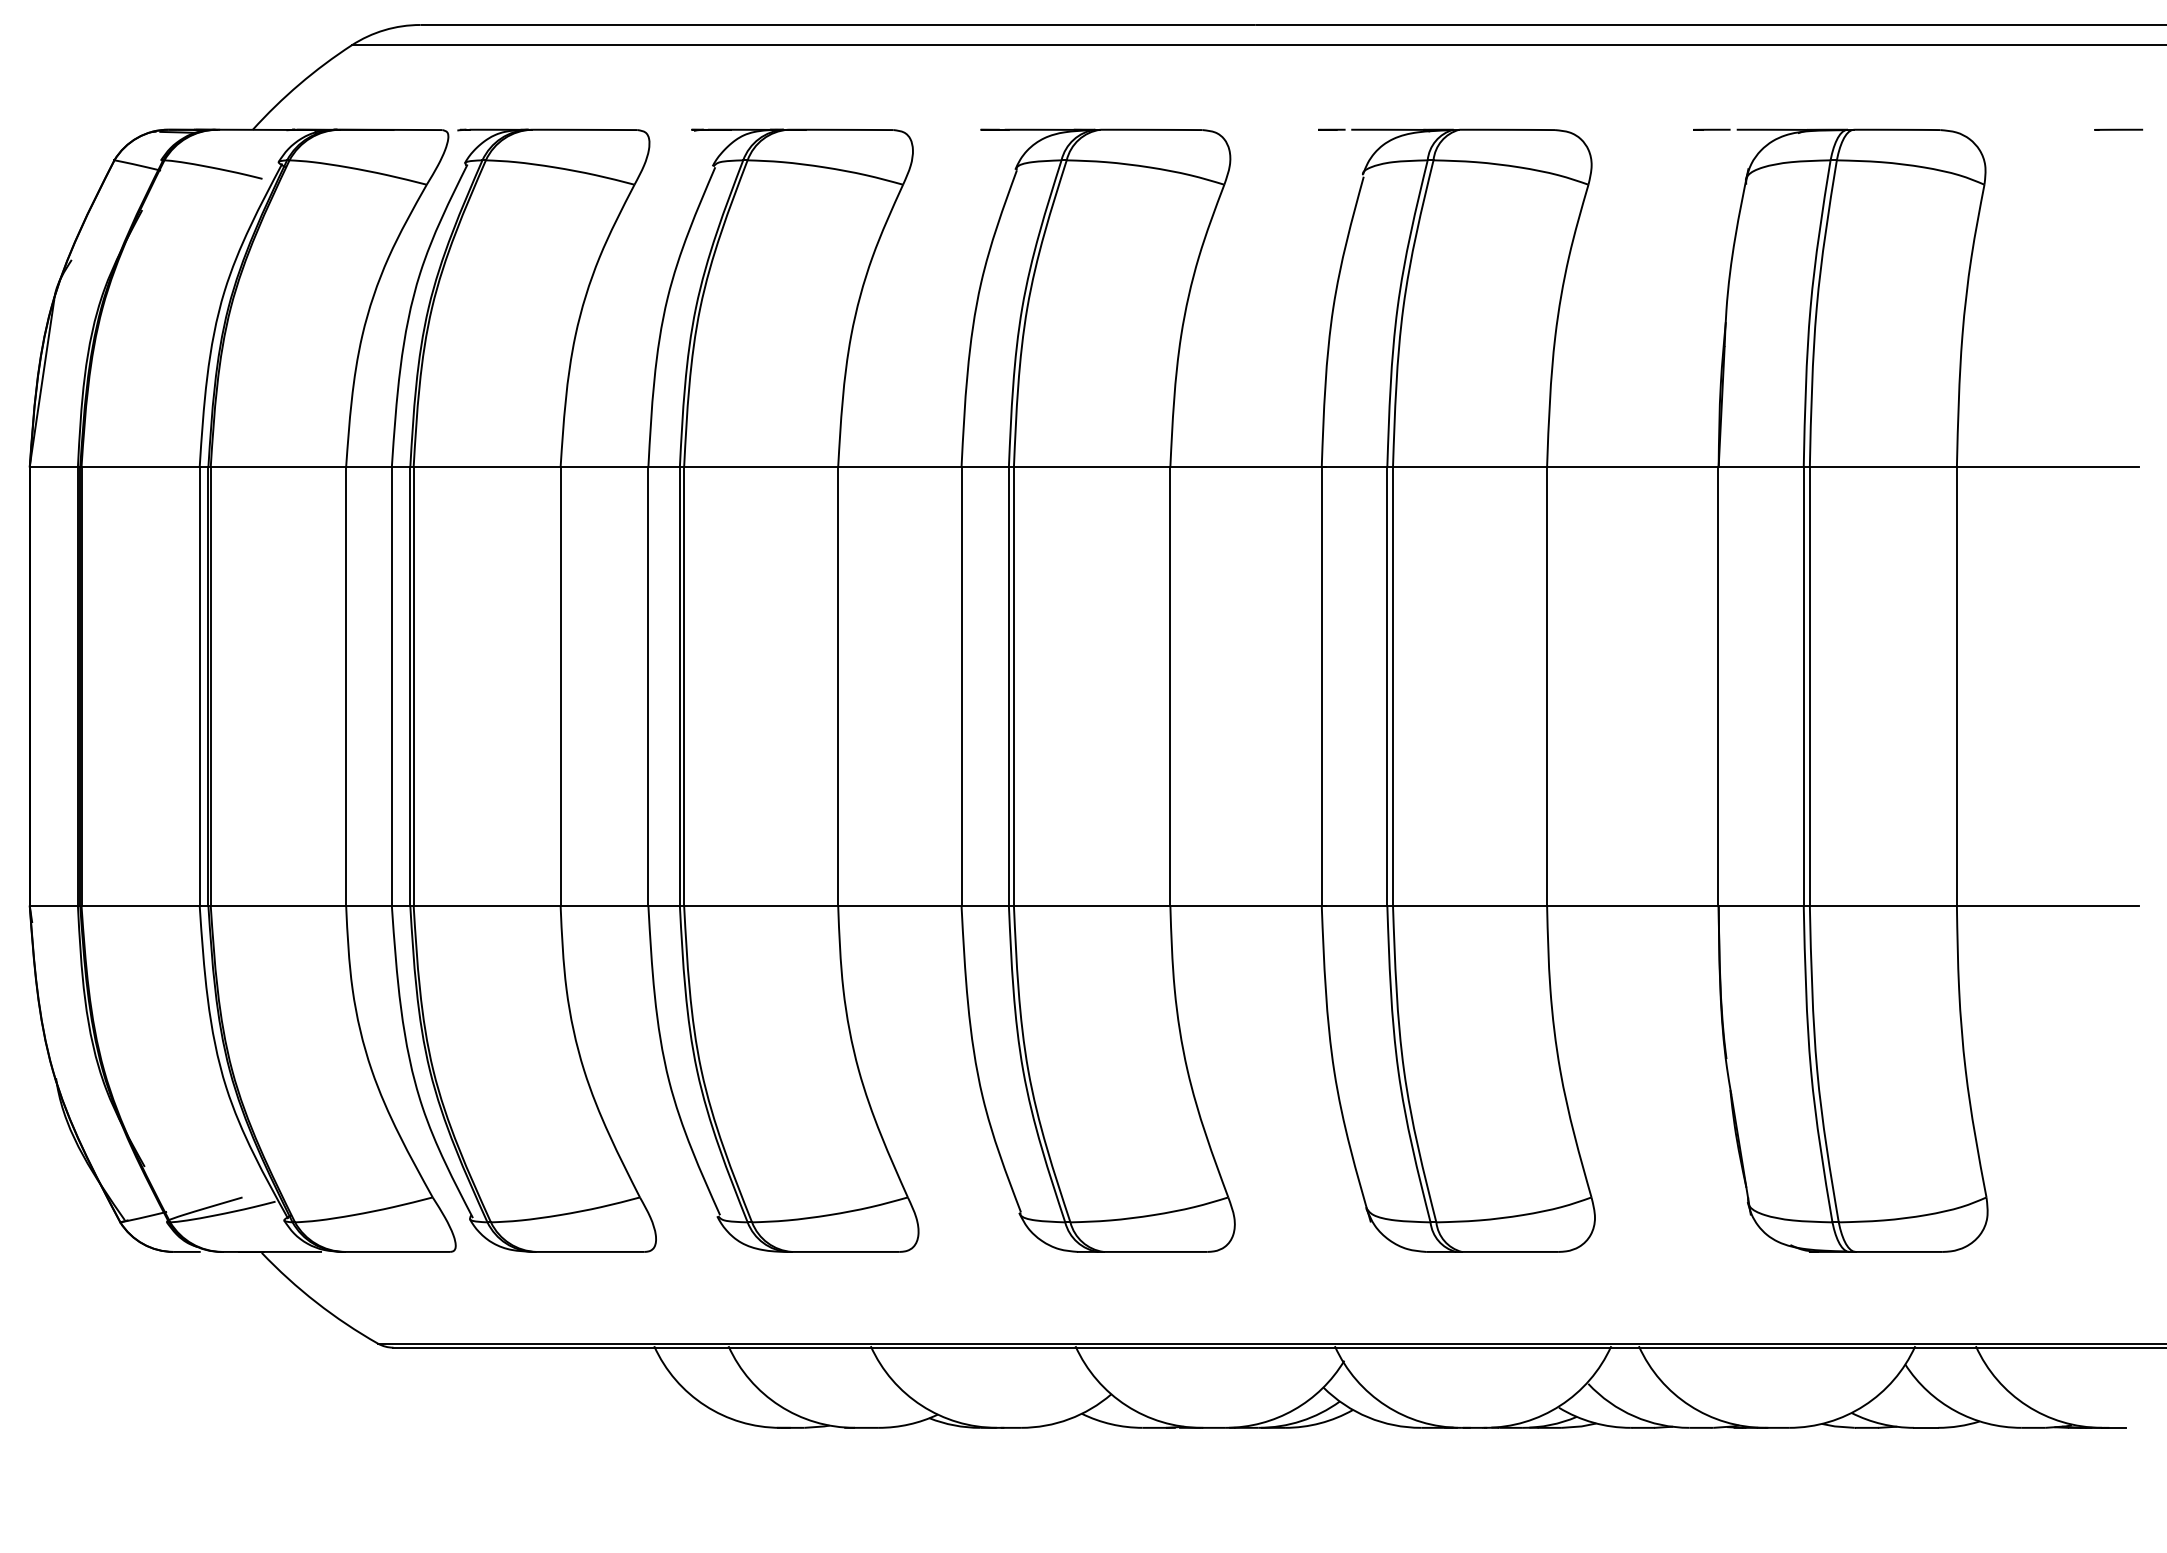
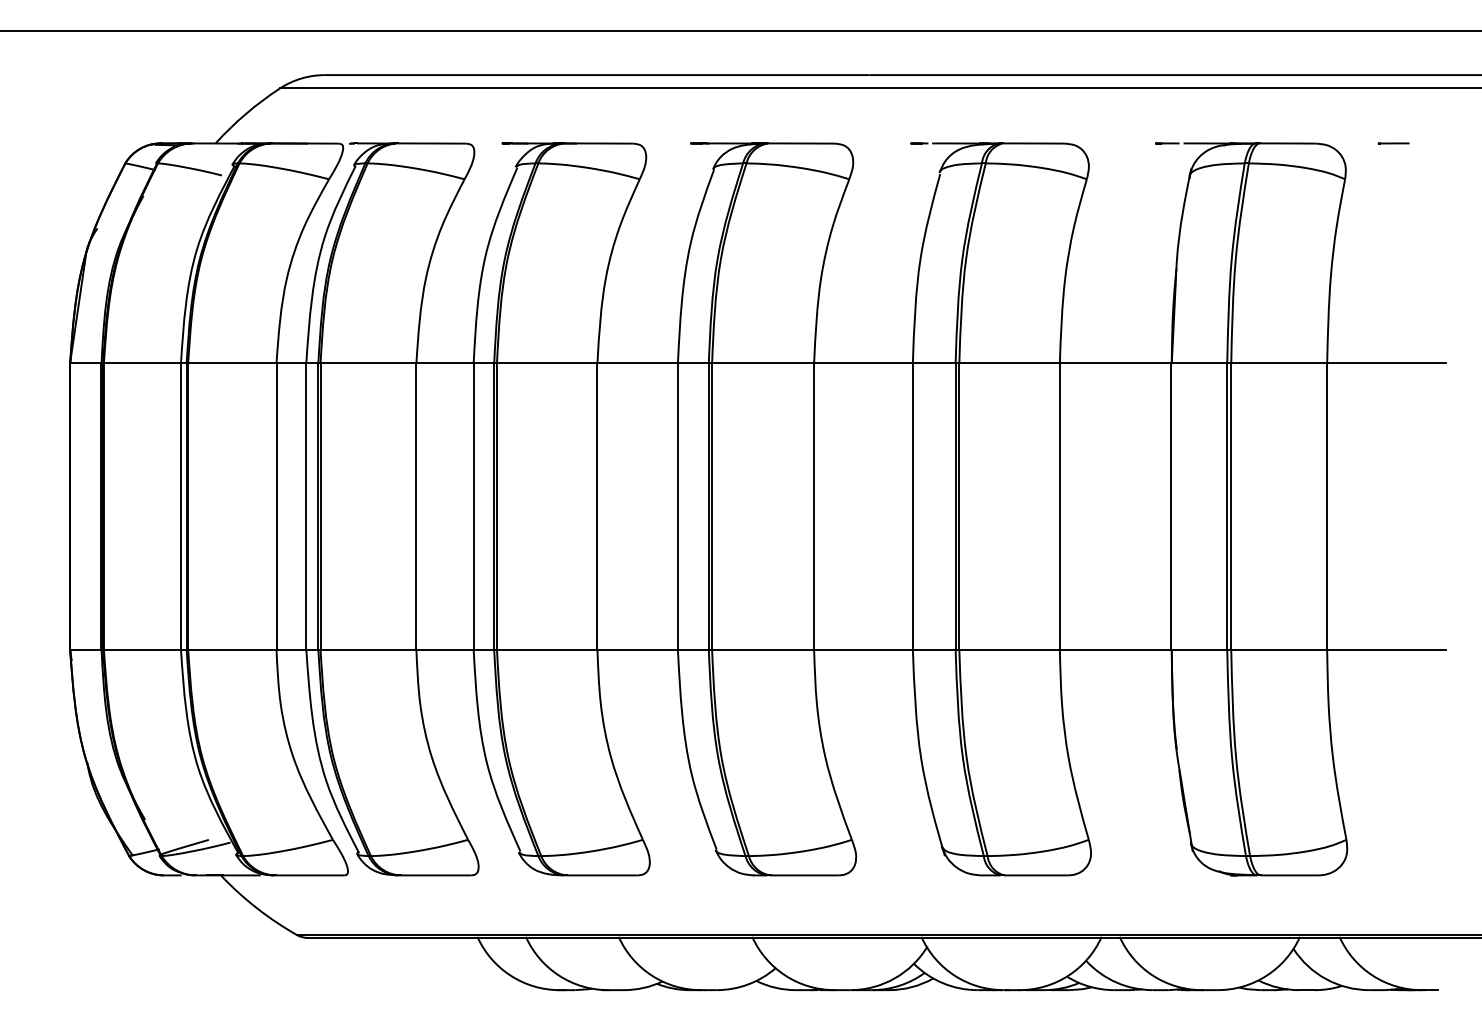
line: (2118, 129) -> (1393, 143), moved

